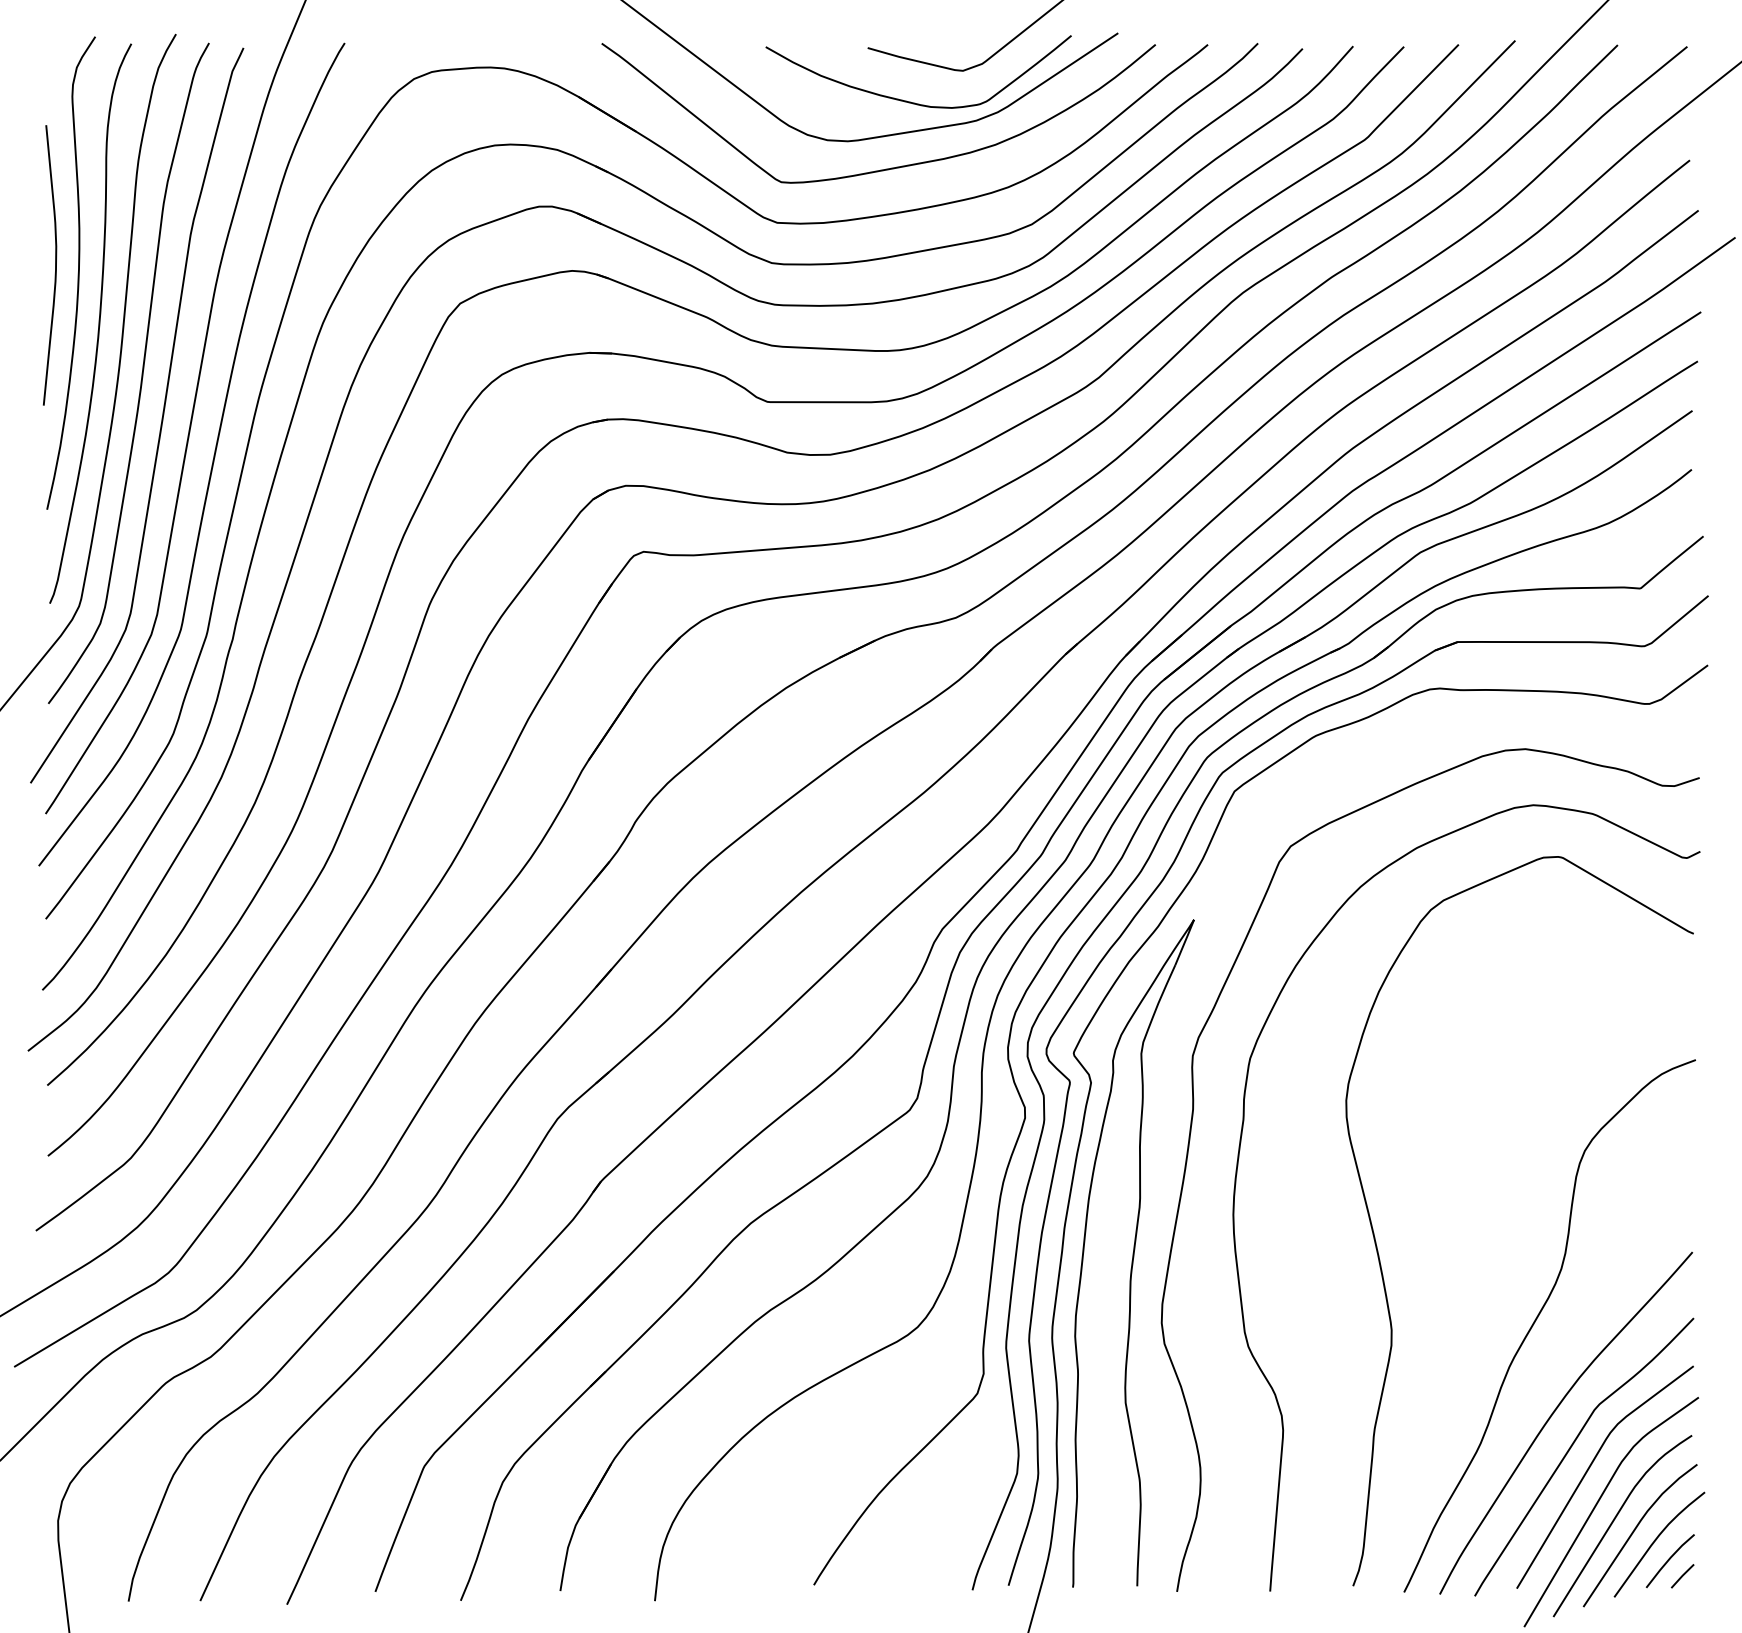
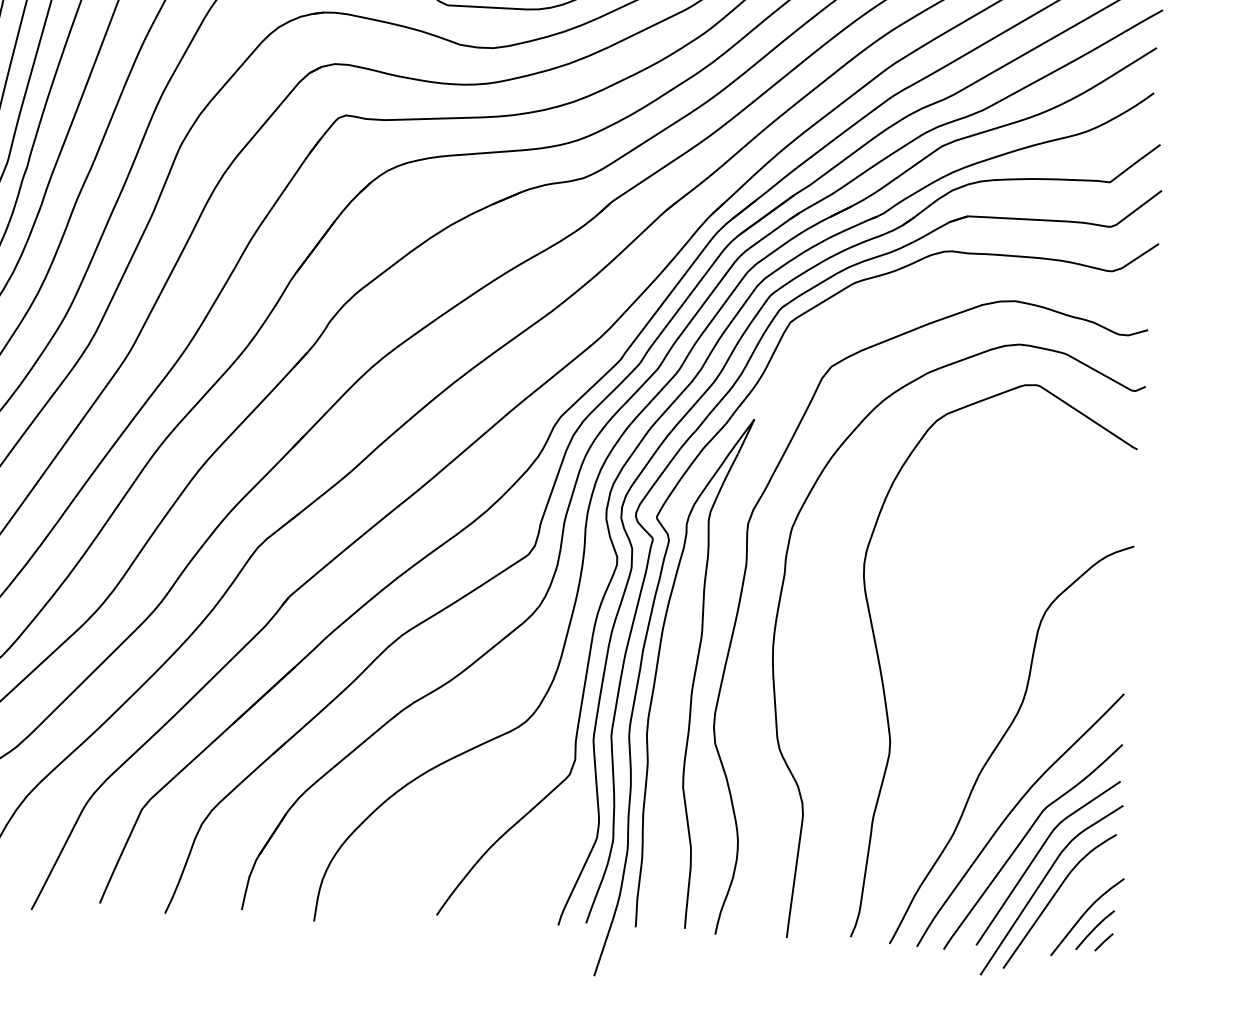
curve: (1633, 1533) -> (1067, 907), removed

